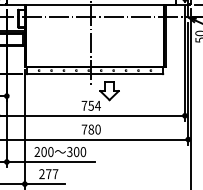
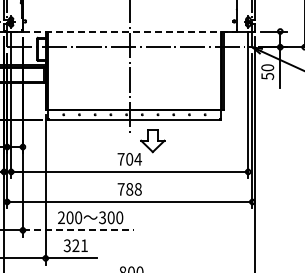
line: (91, 4) -> (130, 31), solid -> dashed
text: (91, 105) -> (129, 158), 754 -> 704
text: (97, 129) -> (137, 189), 780 -> 788
line: (50, 162) -> (78, 230), solid -> dashed
text: (48, 173) -> (75, 245), 277 -> 321

